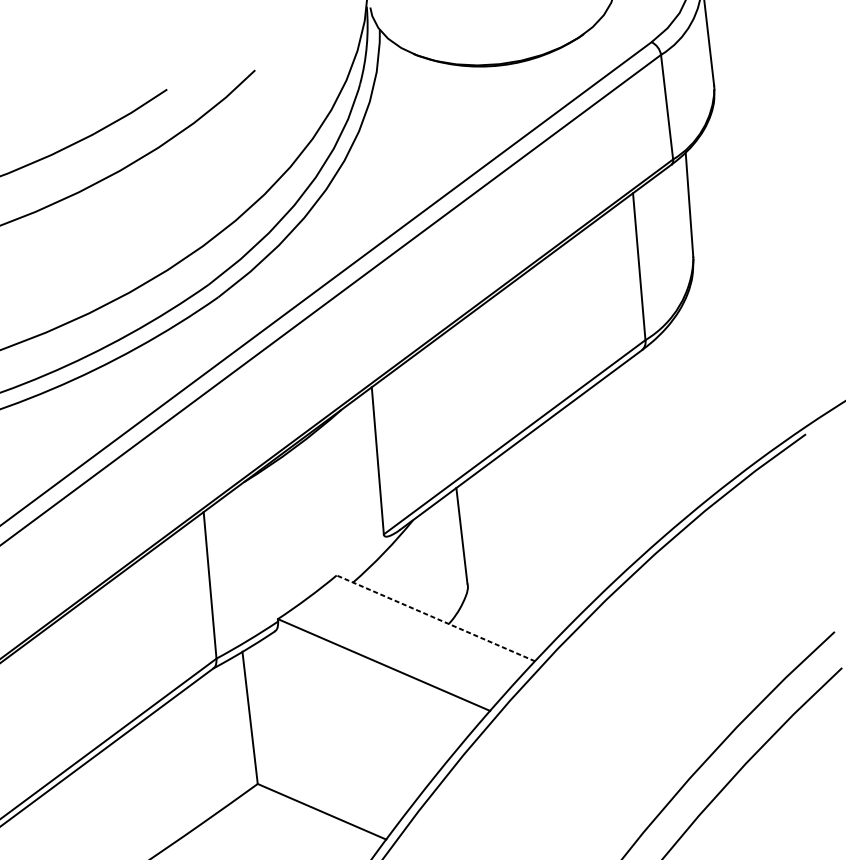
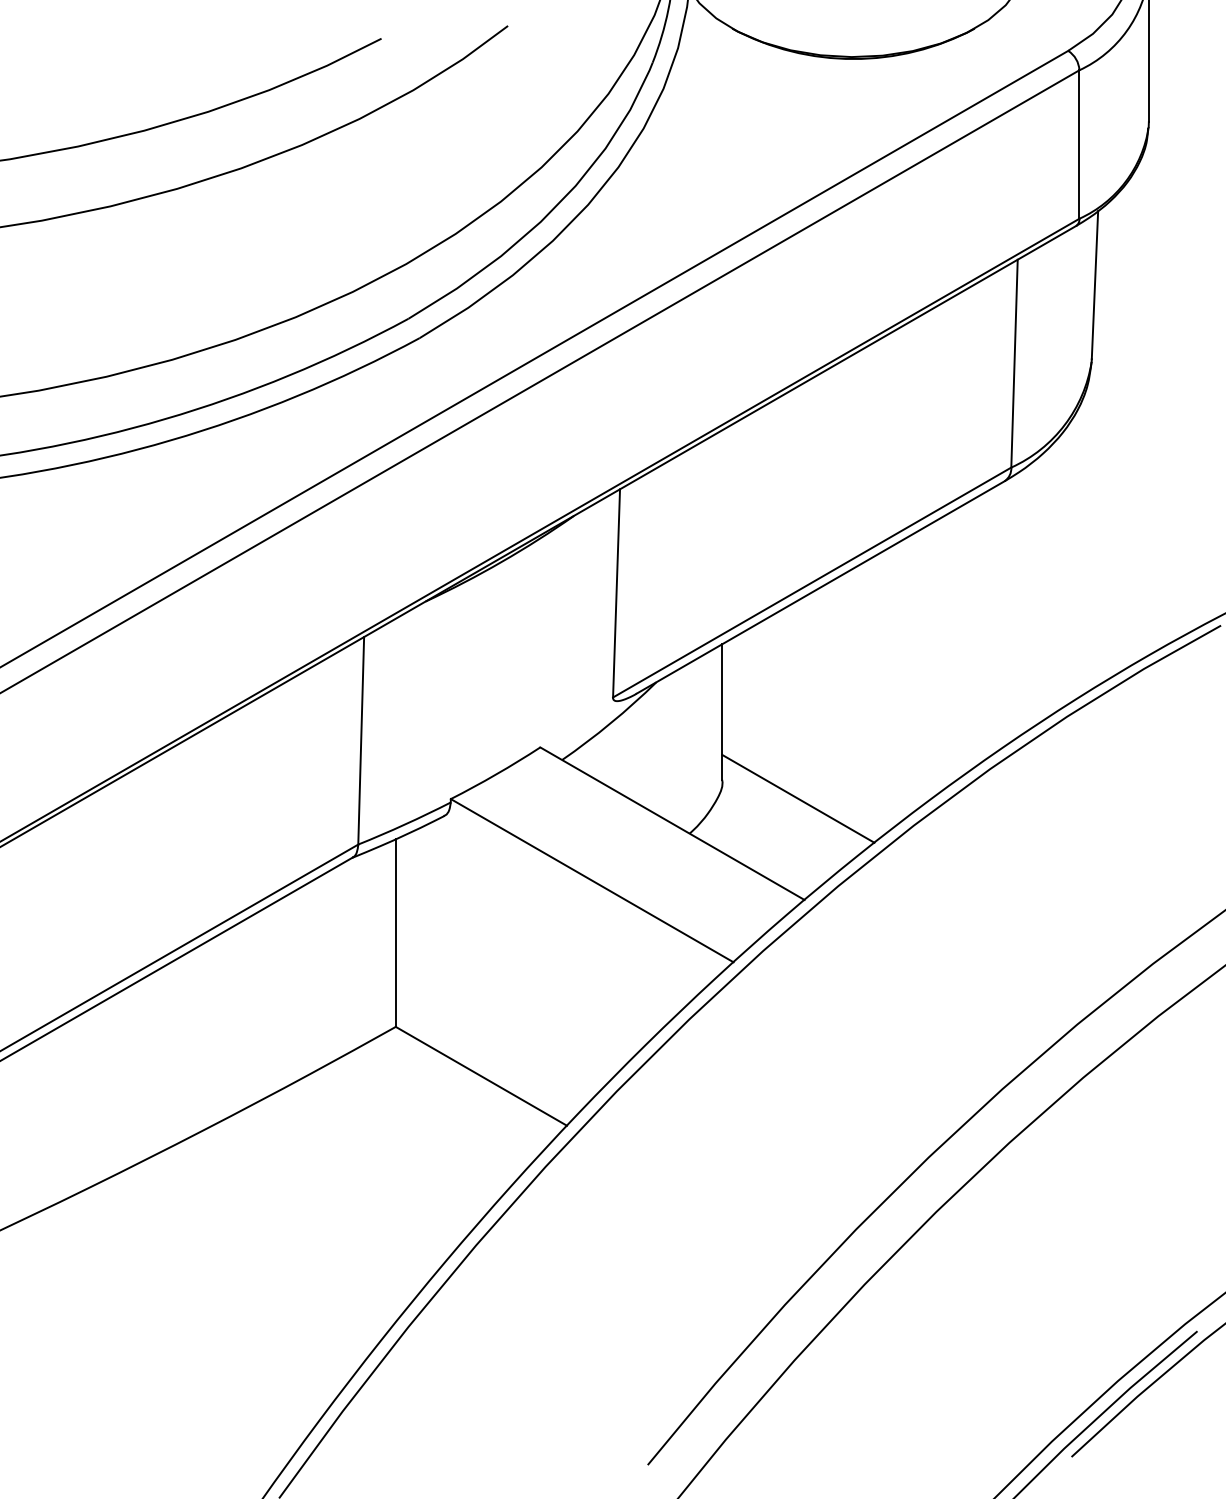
line: (522, 590) -> (798, 798), added
line: (435, 618) -> (672, 823), dashed -> solid

